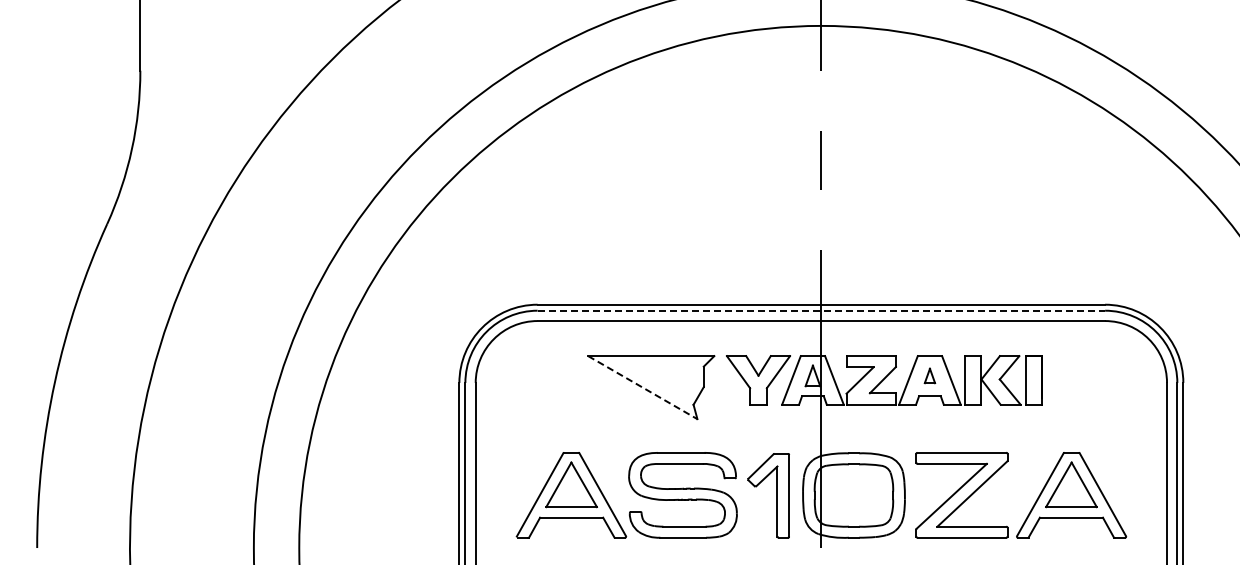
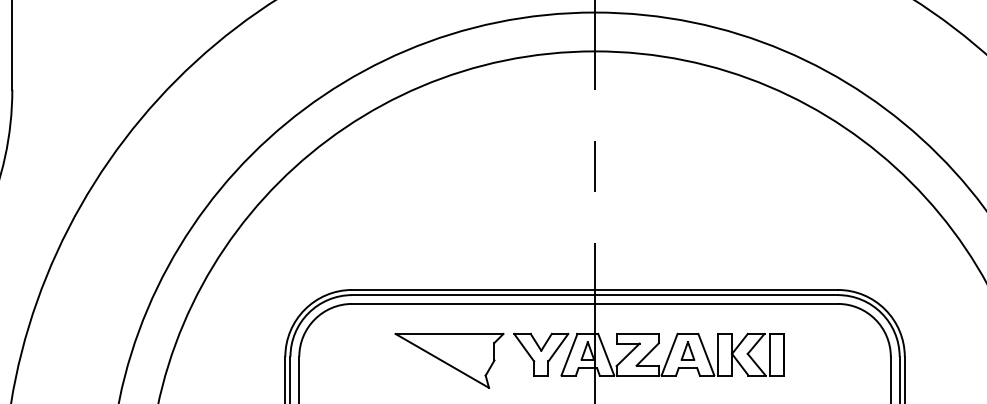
line: (821, 310) -> (595, 294), dashed -> solid
part: (929, 375) -> (687, 350), size x1.43
line: (643, 387) -> (442, 360), dashed -> solid

